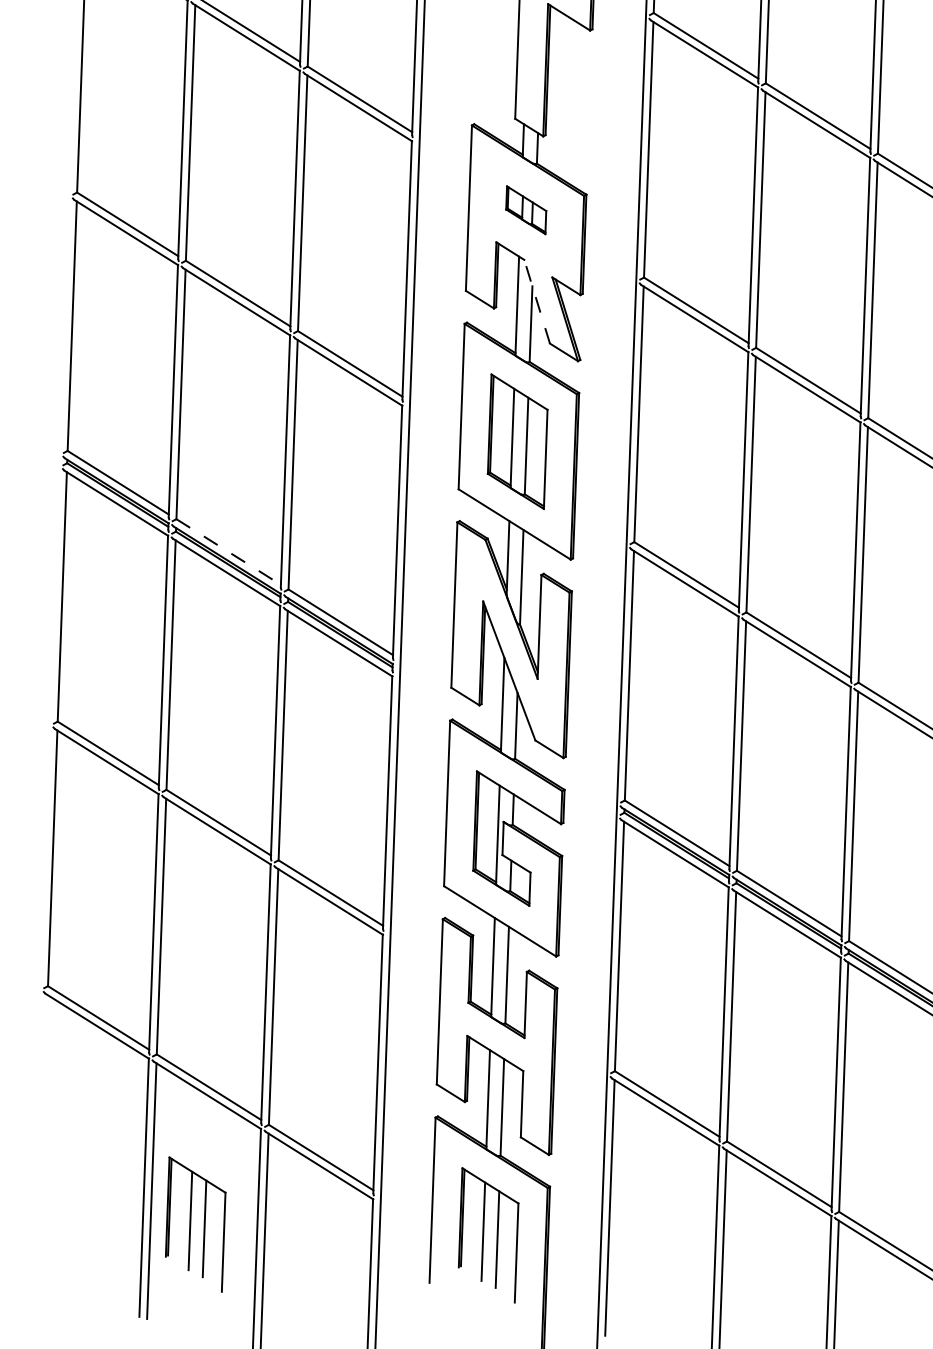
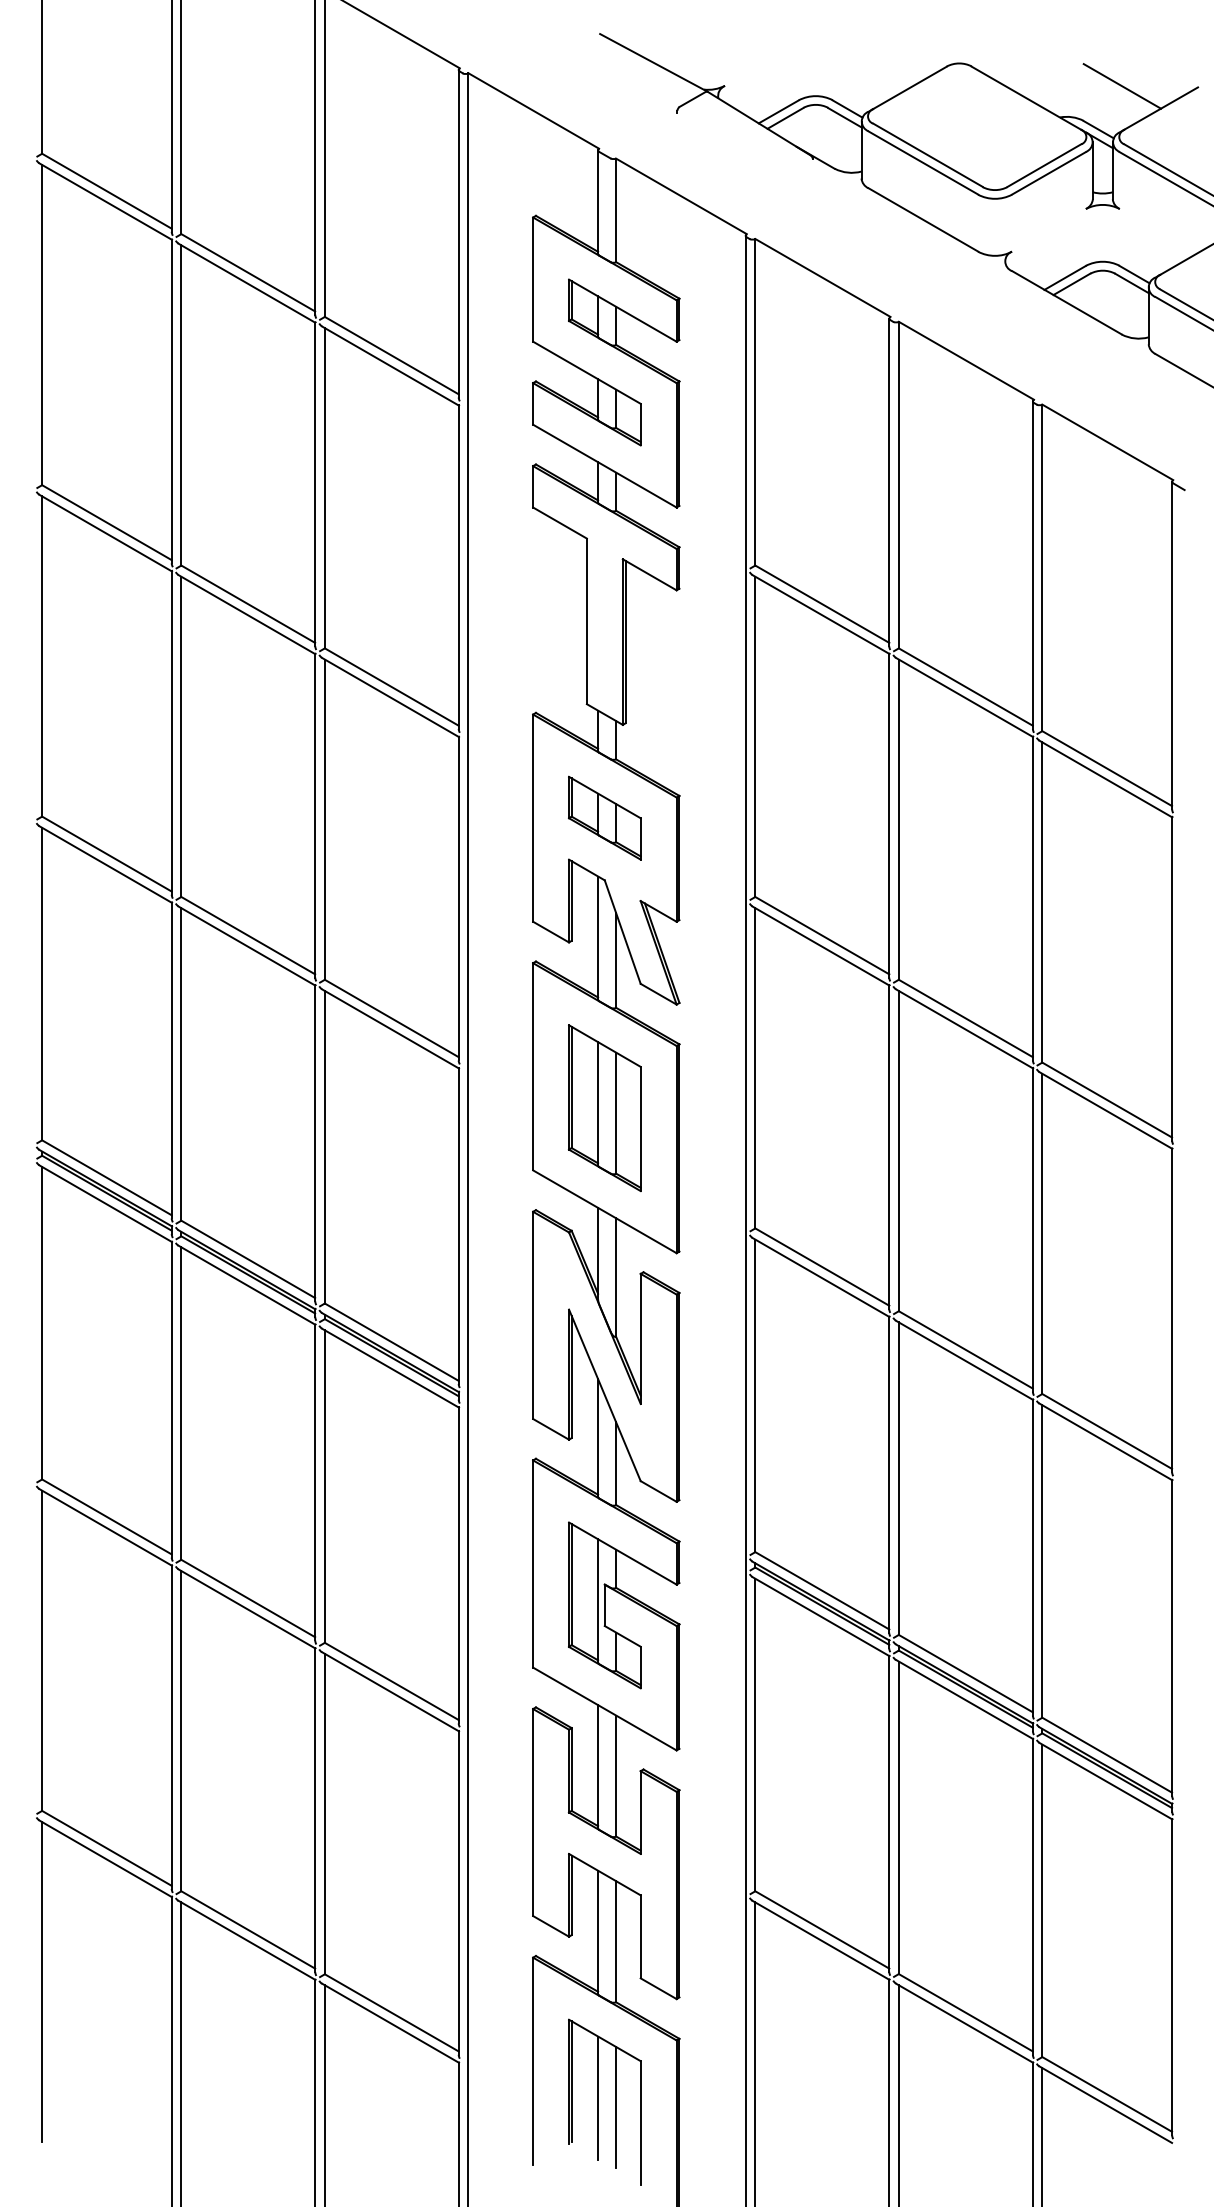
part: (525, 209) -> (604, 817), size x1.43
line: (536, 302) -> (622, 932), dashed -> solid
line: (228, 552) -> (248, 1259), dashed -> solid
line: (43, 1123) -> (42, 1982), added
part: (195, 1223) -> (237, 2101), removed

